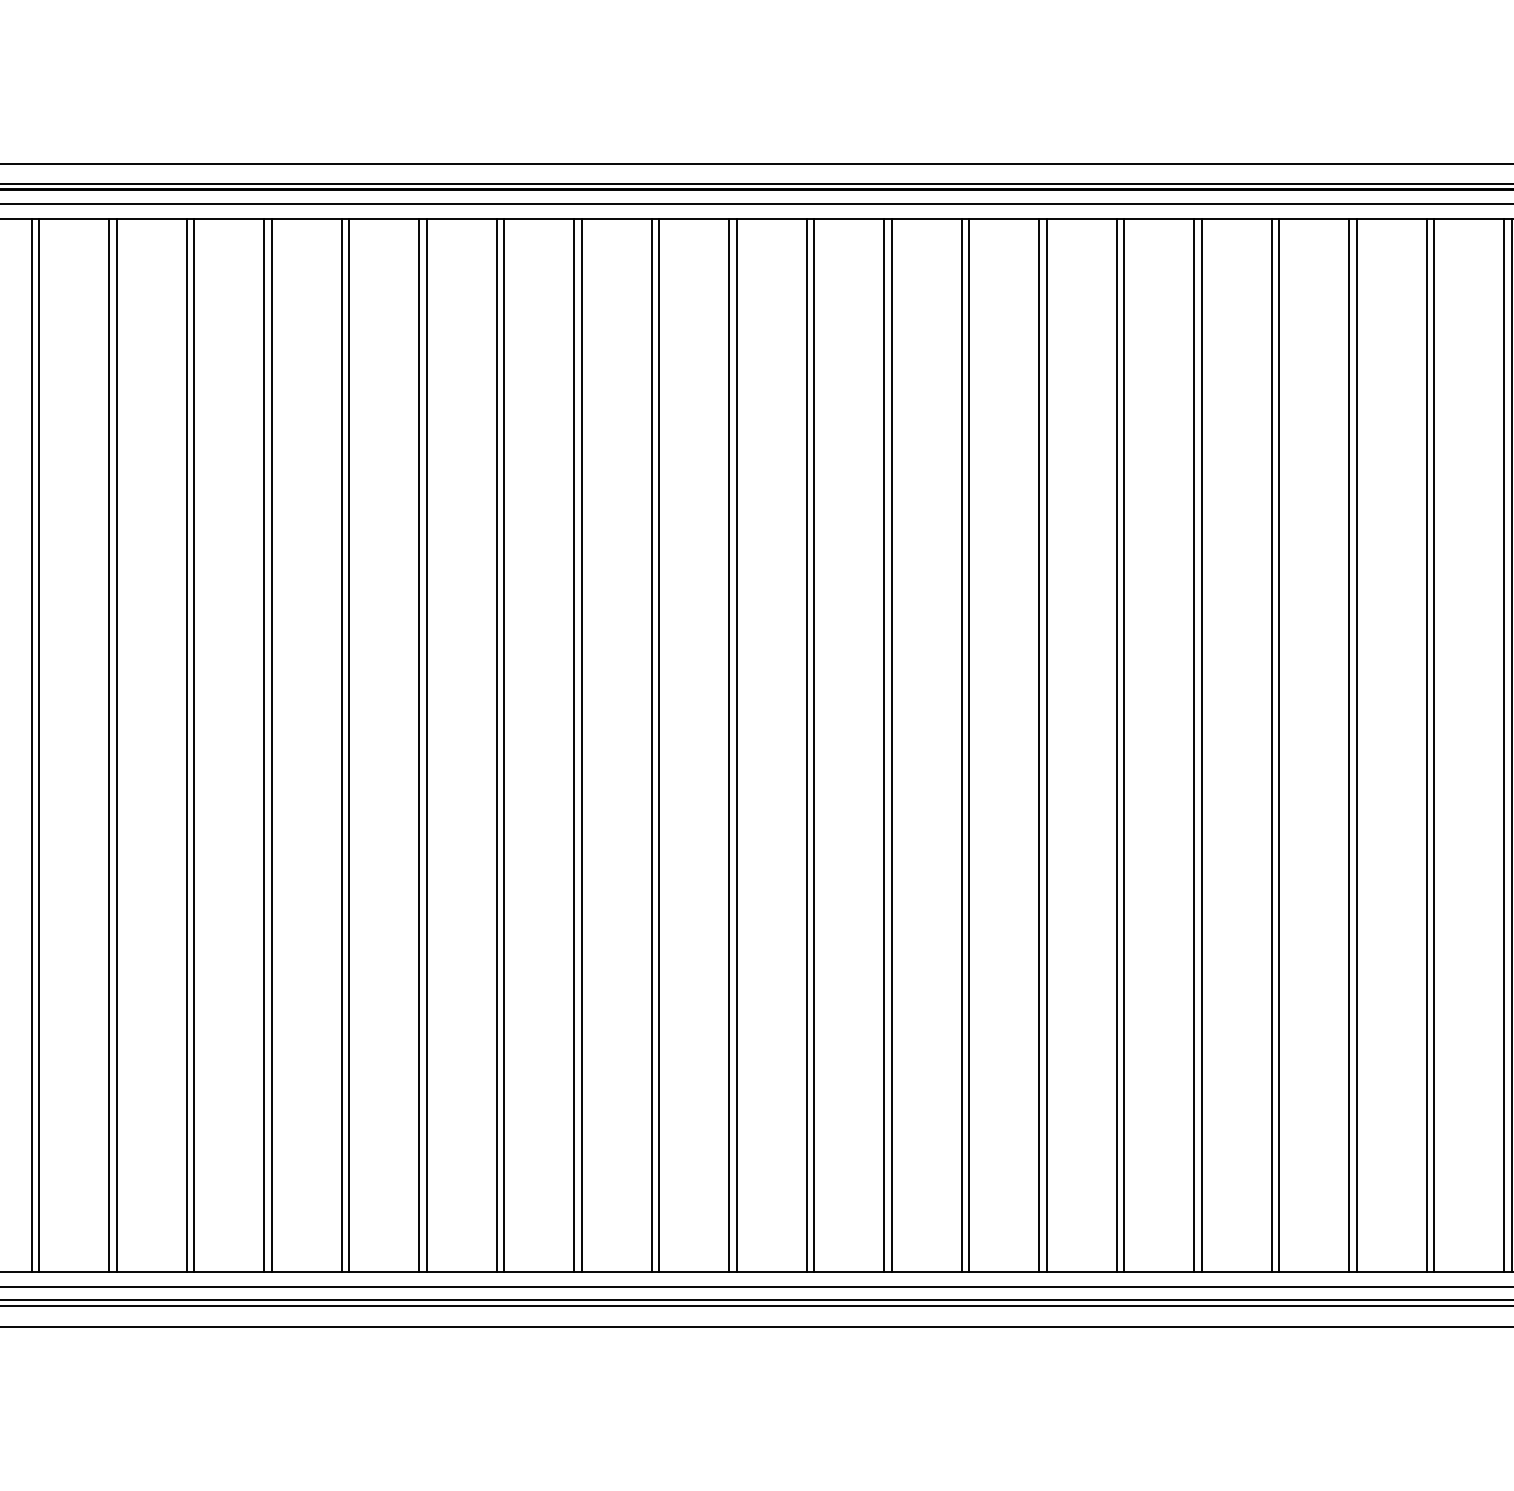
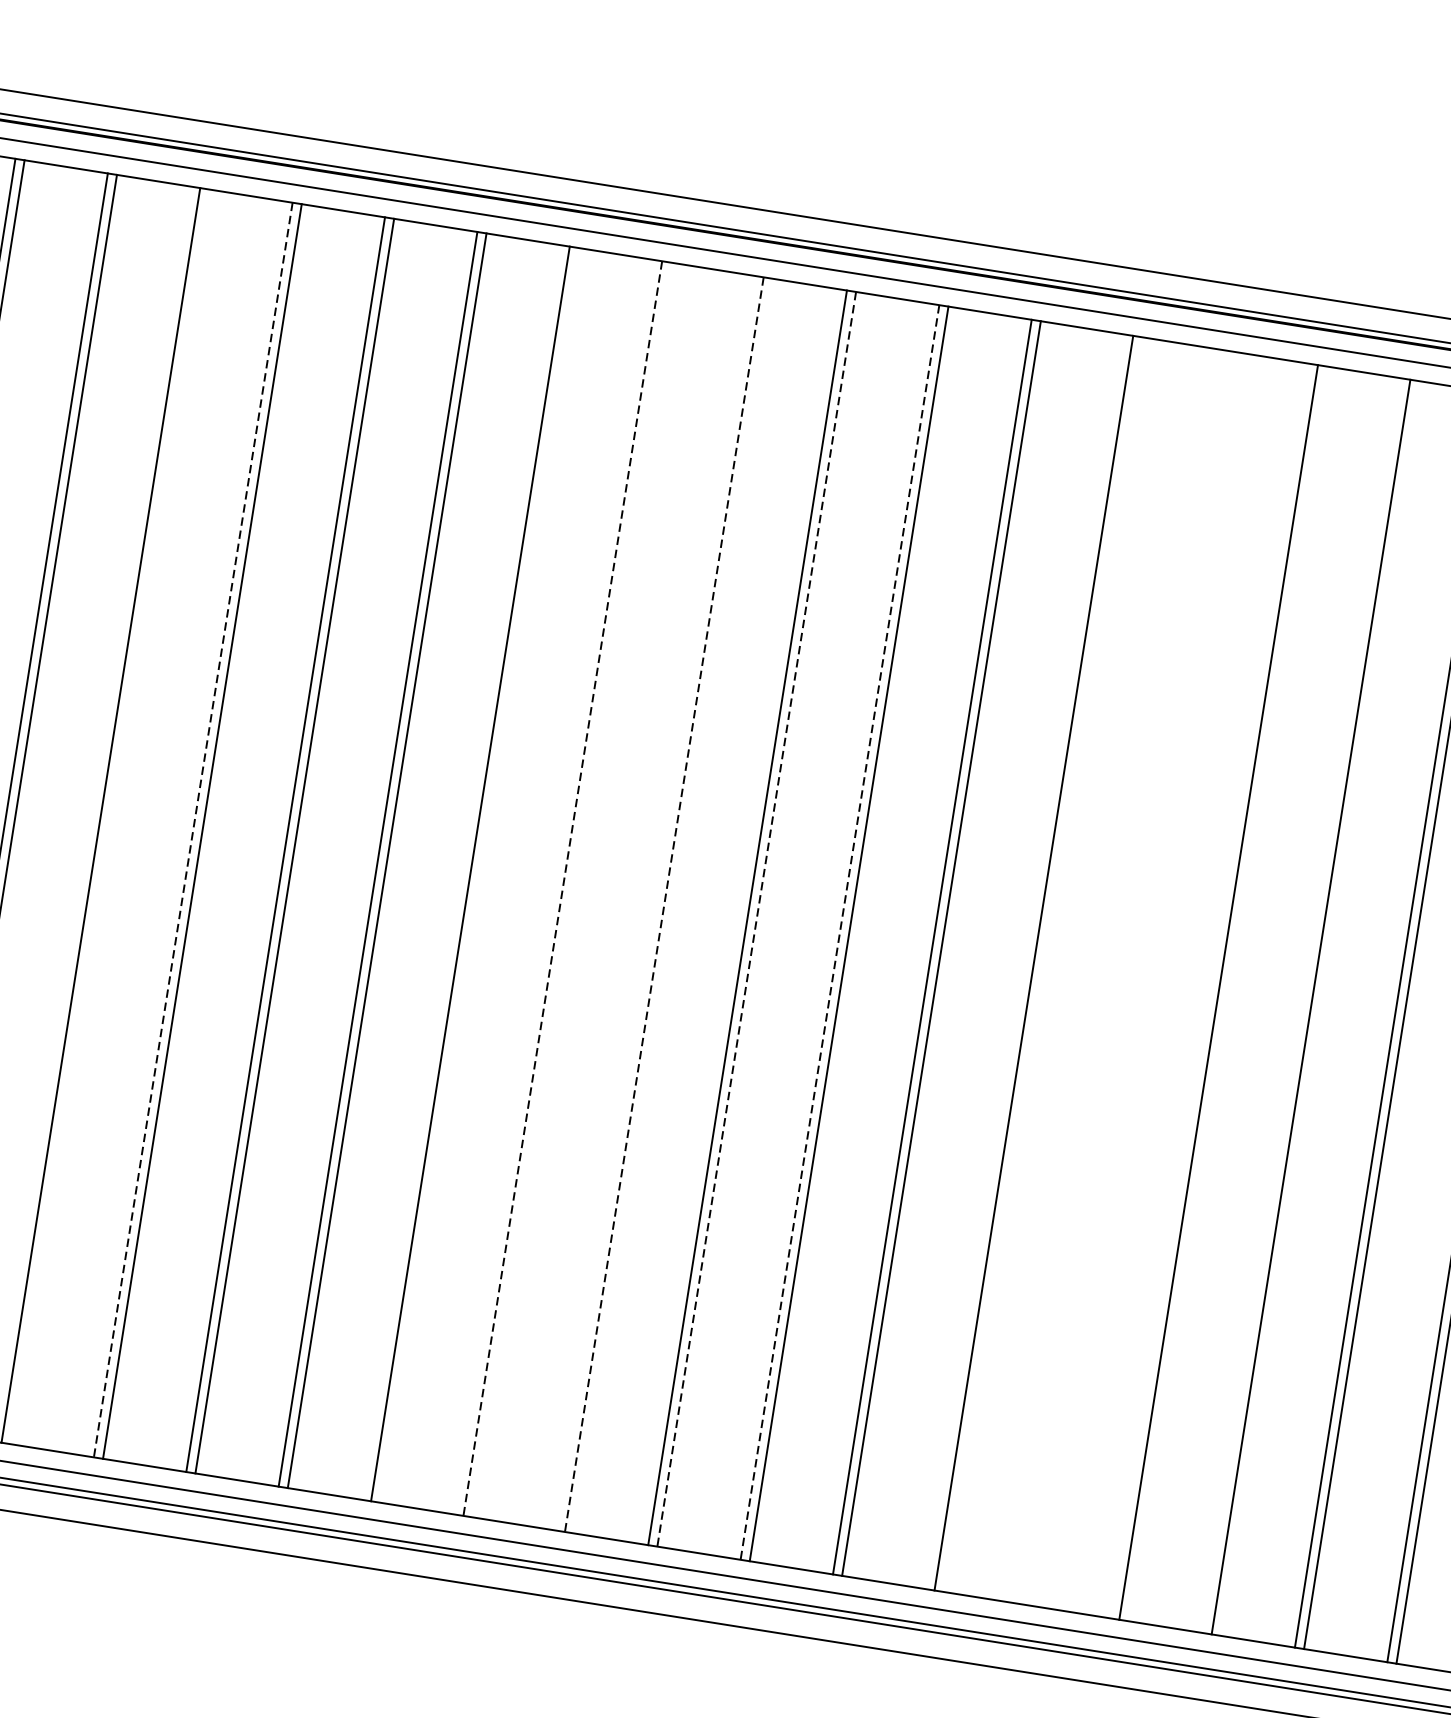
line: (504, 745) -> (110, 817), removed
line: (574, 745) -> (193, 830), solid -> dashed
line: (814, 745) -> (479, 875), removed
line: (884, 745) -> (563, 888), solid -> dashed
line: (891, 745) -> (571, 890), removed
line: (961, 745) -> (654, 903), removed
line: (969, 745) -> (664, 904), solid -> dashed
line: (1046, 745) -> (756, 919), solid -> dashed
line: (1116, 745) -> (839, 932), solid -> dashed
line: (1271, 745) -> (1024, 961), removed
line: (1349, 745) -> (1117, 976), removed
line: (1356, 745) -> (1125, 977), removed
line: (1426, 745) -> (1209, 991), removed
line: (1504, 745) -> (1302, 1005), removed

